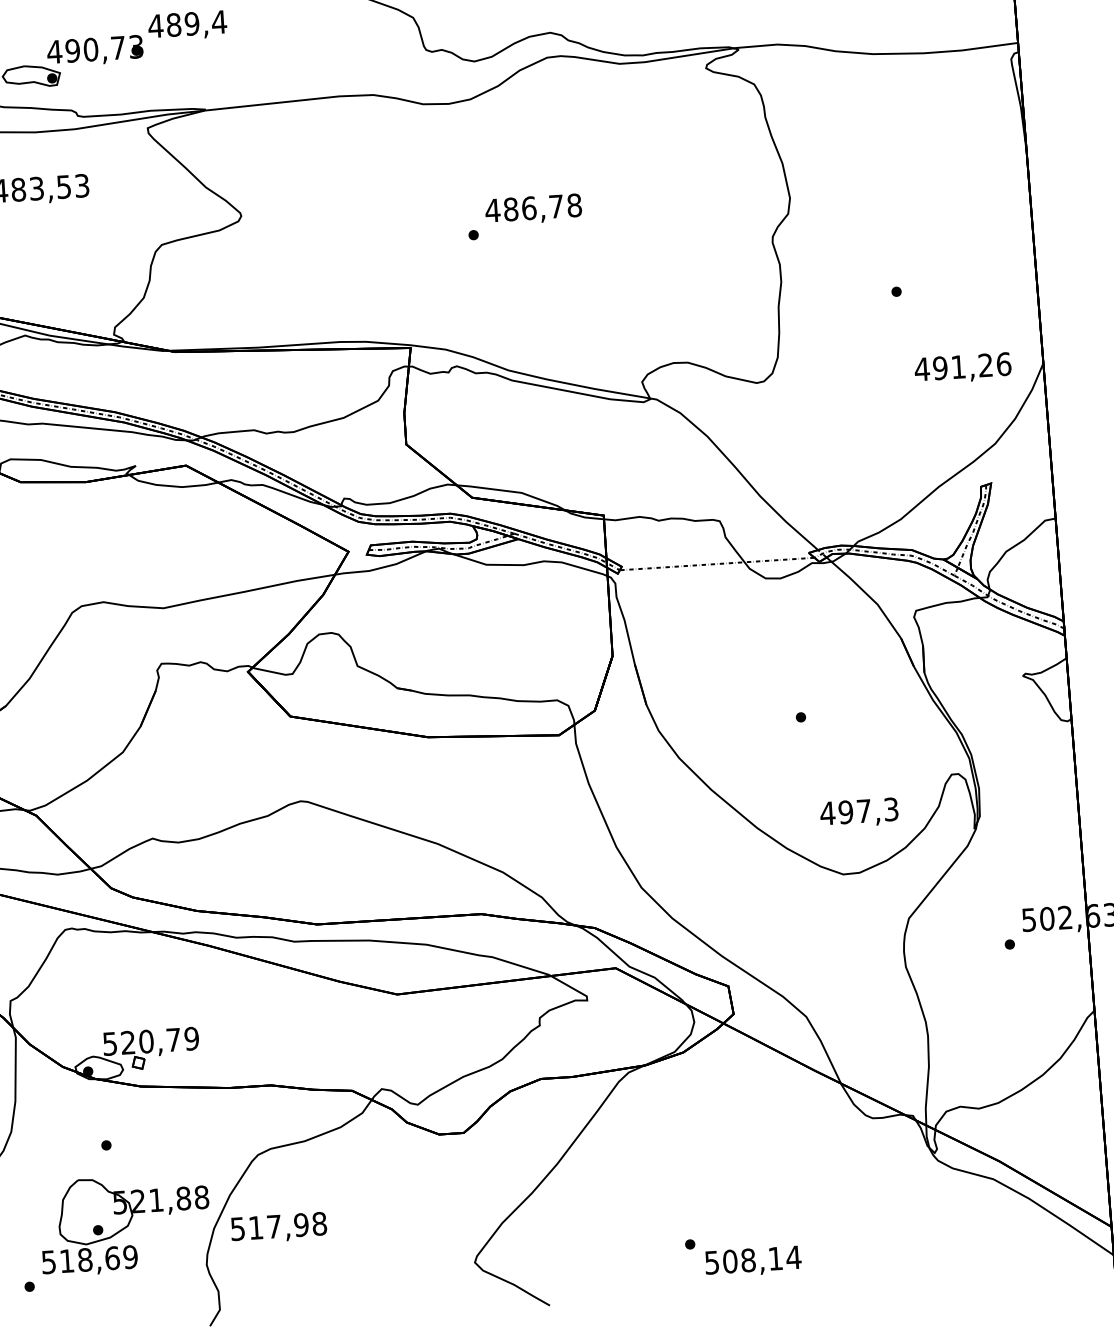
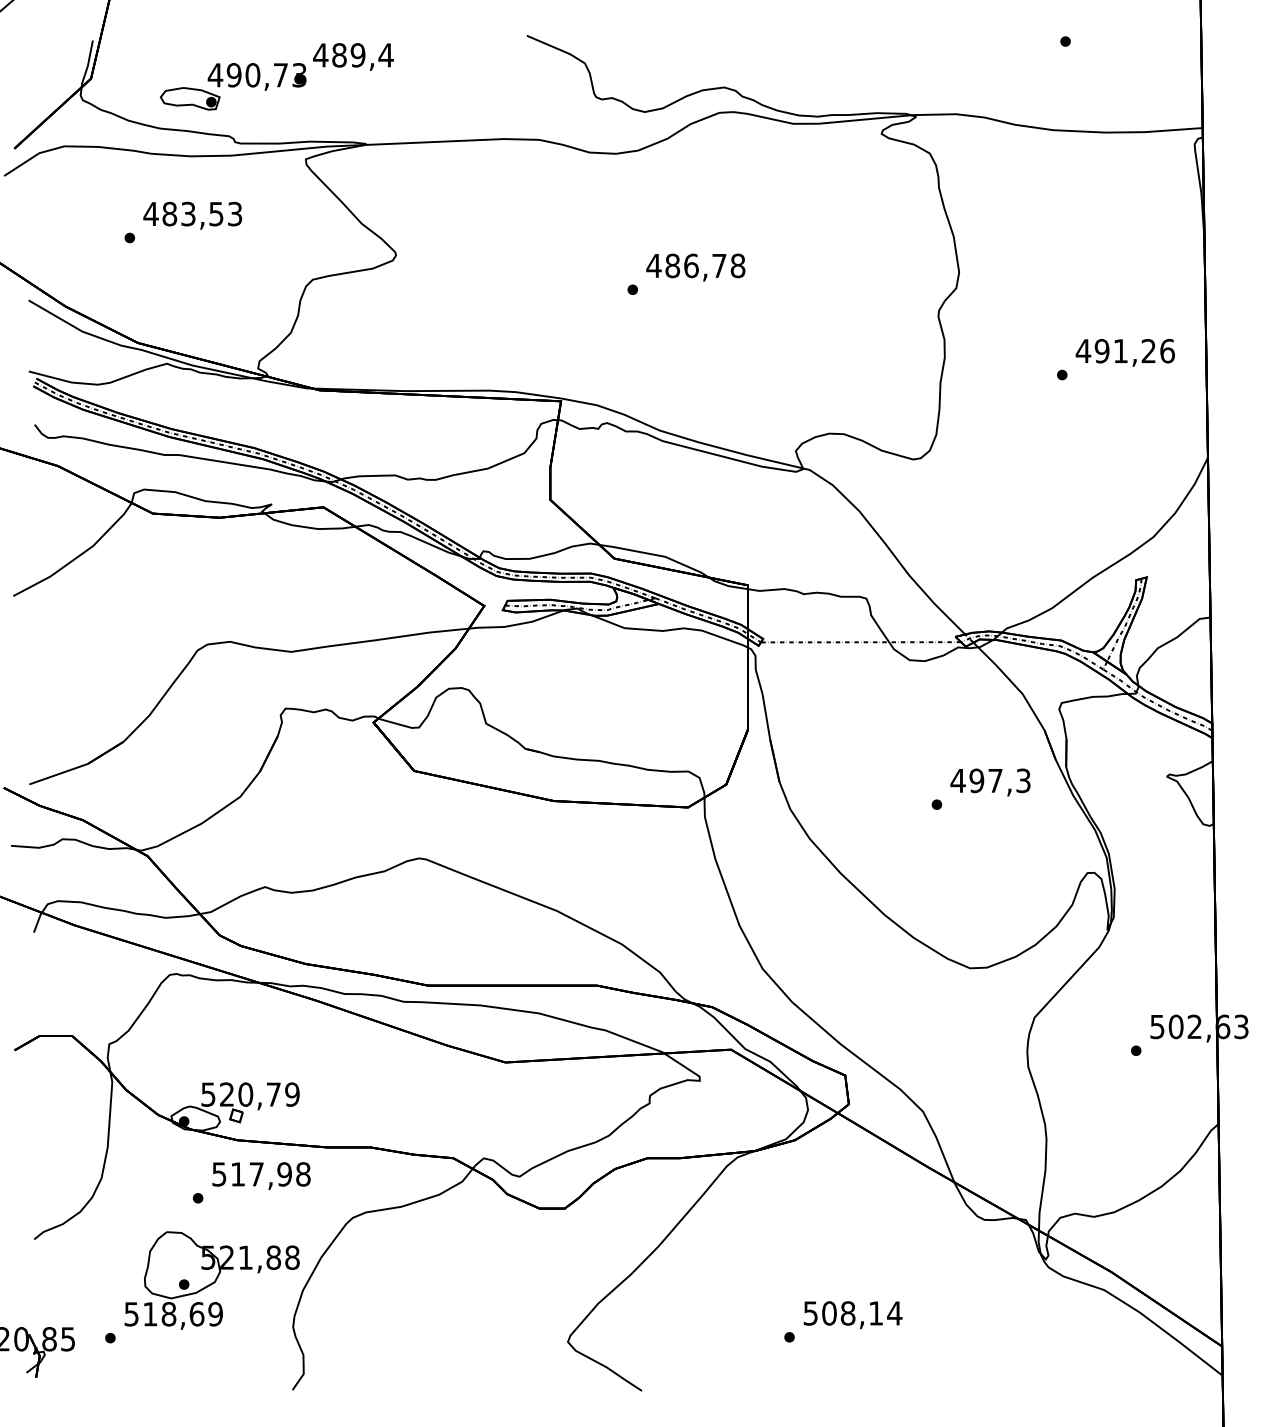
text: (962, 368) -> (1124, 352), moved
text: (859, 813) -> (990, 782), moved
text: (278, 1227) -> (261, 1175), moved
text: (752, 1262) -> (852, 1315), moved

